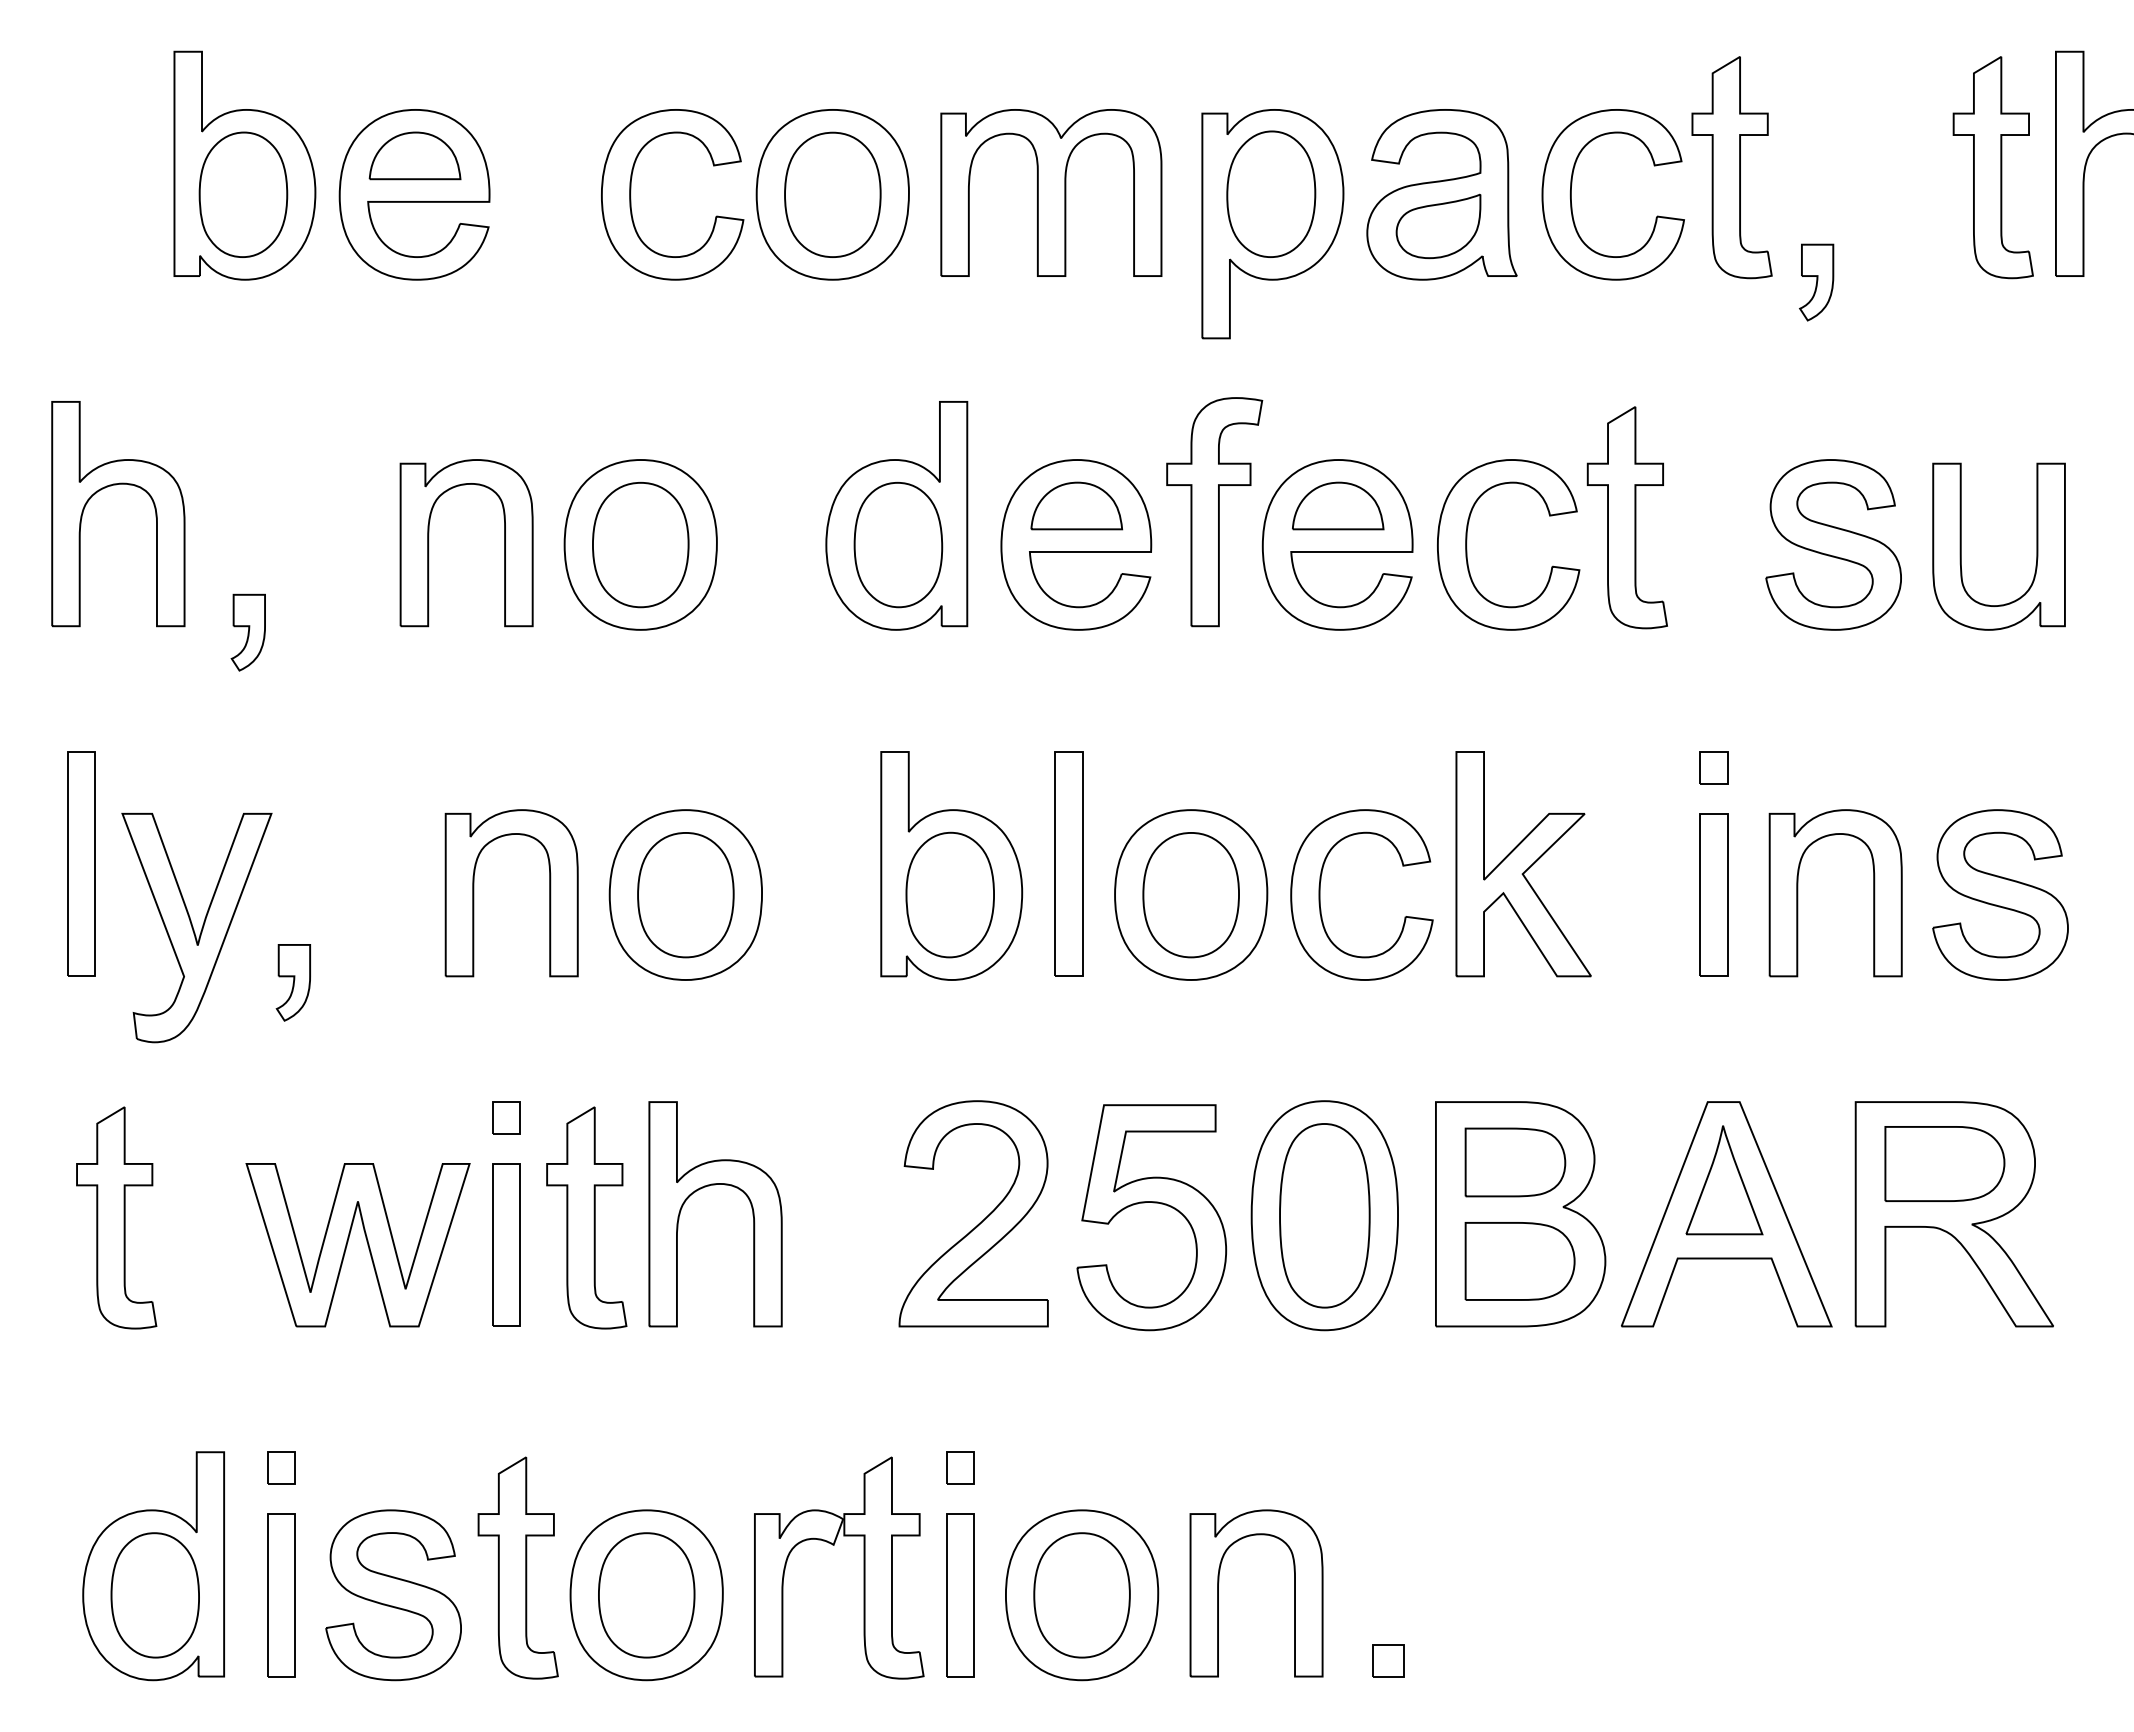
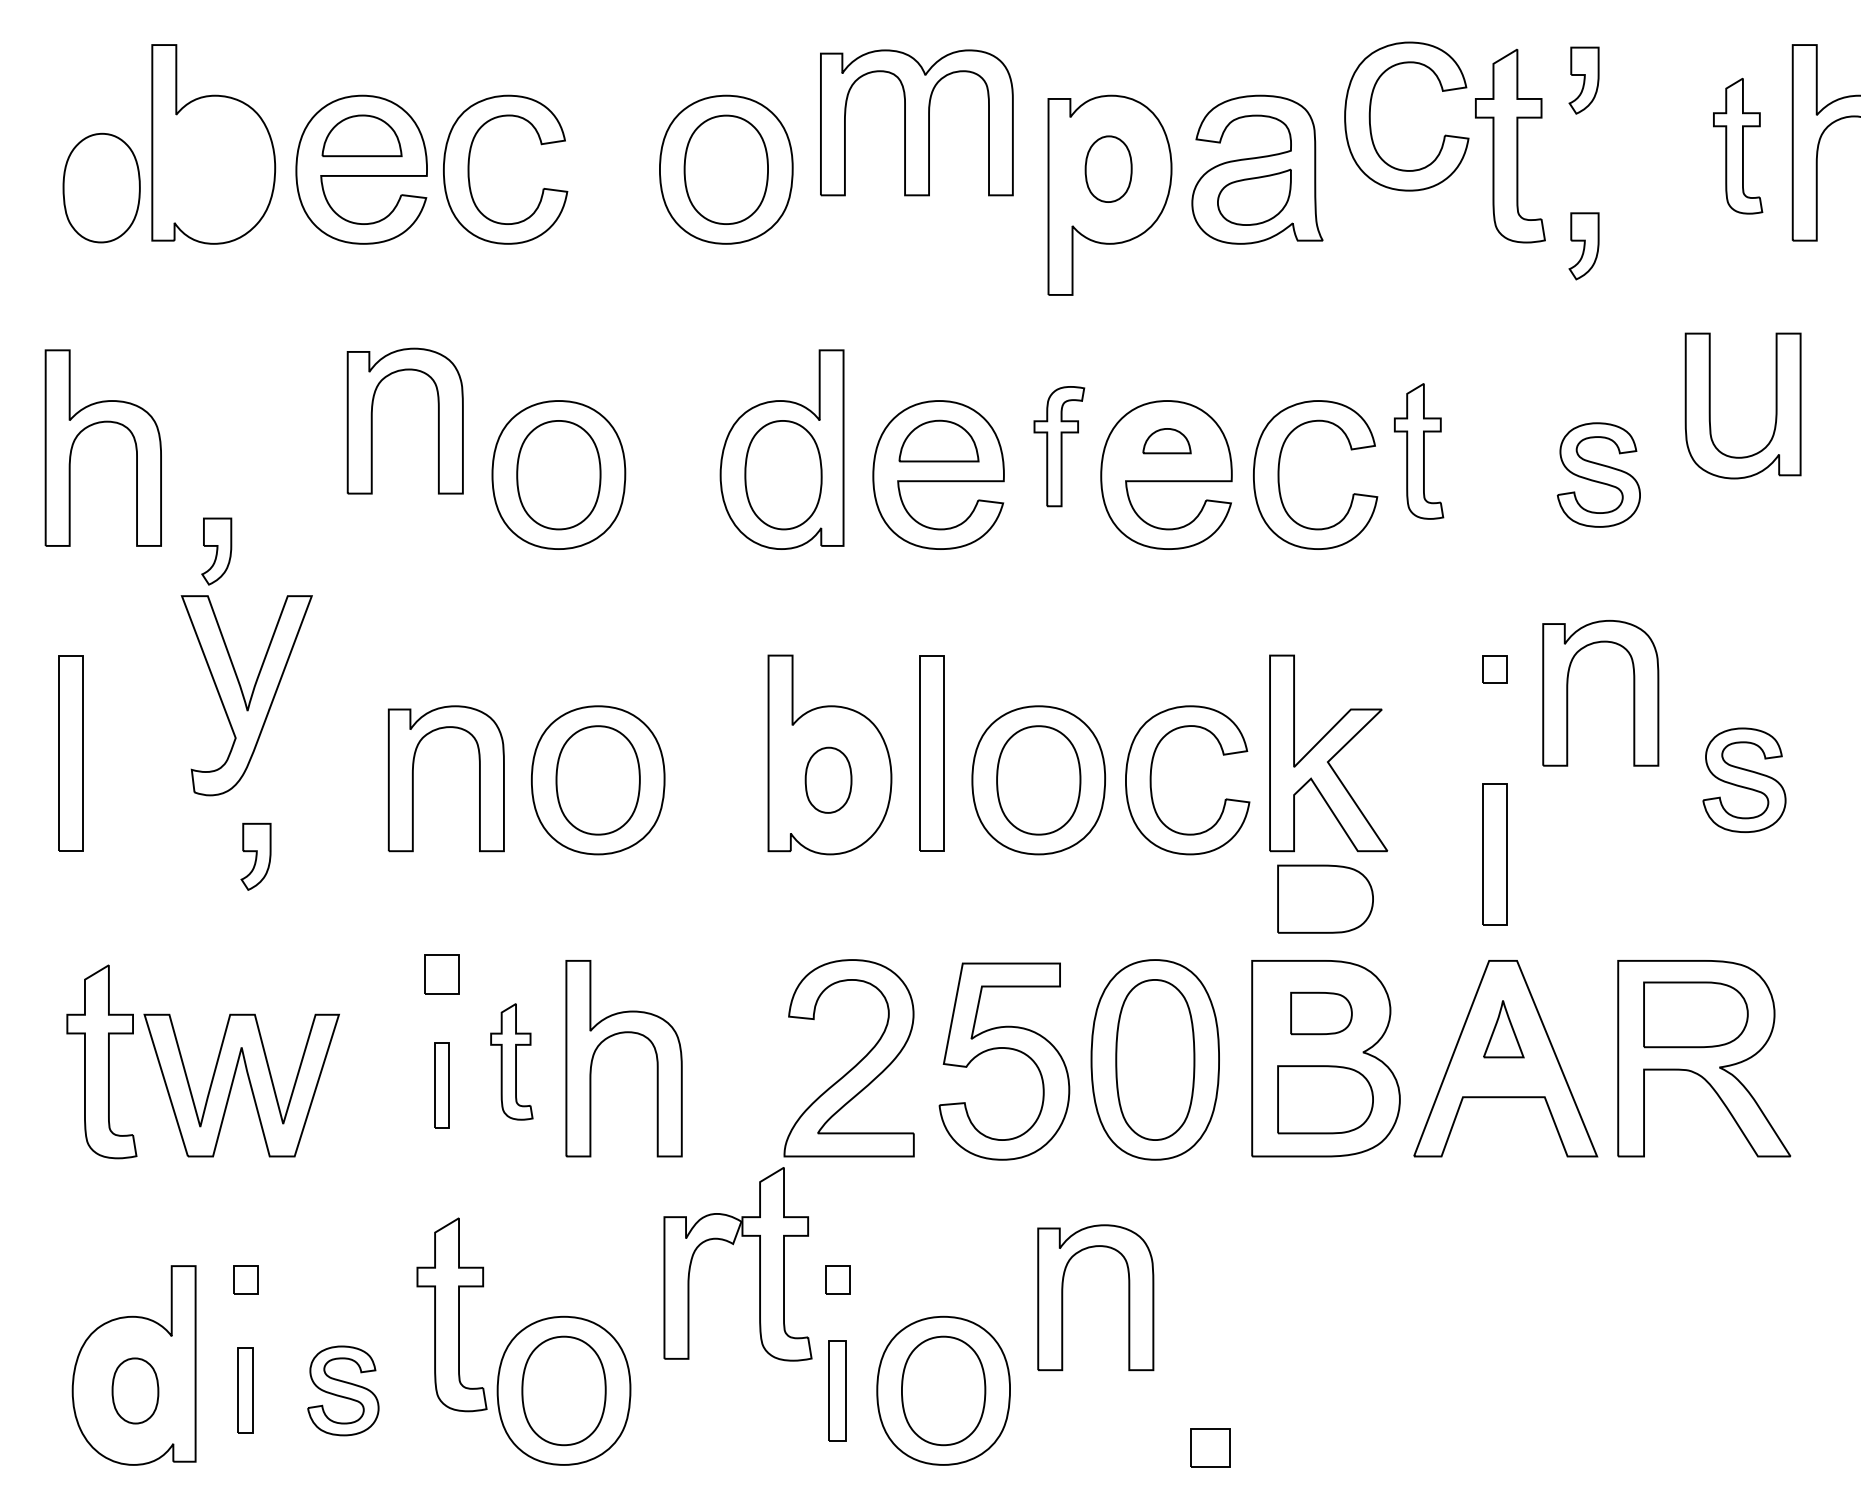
part: (1816, 92) -> (1583, 80), added
part: (1992, 167) -> (1737, 145), size x0.7
part: (1051, 192) -> (916, 122), moved
part: (1271, 193) -> (1108, 168), size x0.6
part: (243, 194) -> (101, 187), moved
part: (631, 194) -> (469, 169), moved
part: (1571, 194) -> (1370, 116), moved
part: (1338, 505) -> (1167, 440), size x0.6
part: (1214, 512) -> (1059, 446), size x0.6
part: (1626, 517) -> (1418, 451), size x0.7
part: (429, 543) -> (372, 421), moved
part: (1833, 544) -> (1598, 474), size x0.7
part: (1961, 546) -> (1710, 405), moved
part: (1798, 893) -> (1568, 693), moved
part: (949, 894) -> (828, 779), size x0.6
part: (1713, 894) -> (1494, 853), moved
part: (2000, 894) -> (1744, 779), size x0.7
part: (196, 927) -> (246, 695), moved
part: (1519, 1031) -> (1325, 899), added
part: (506, 1117) -> (441, 974), size x1.4
part: (1515, 1162) -> (1321, 1013), size x0.7
part: (1724, 1180) -> (1503, 1029), size x0.6
part: (586, 1217) -> (511, 1061), size x0.6
part: (348, 1242) -> (233, 1083), moved
part: (506, 1244) -> (441, 1085), size x0.6
part: (834, 1545) -> (733, 1244), moved
part: (517, 1567) -> (451, 1314), moved
part: (1218, 1593) -> (1062, 1297), moved
part: (154, 1595) -> (134, 1391), size x0.6
part: (281, 1595) -> (245, 1391), size x0.6
part: (393, 1595) -> (343, 1391), size x0.6
part: (960, 1595) -> (837, 1391), size x0.7
part: (1388, 1660) -> (1210, 1447), size x1.4

